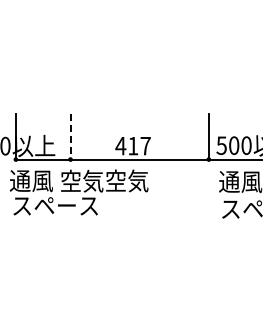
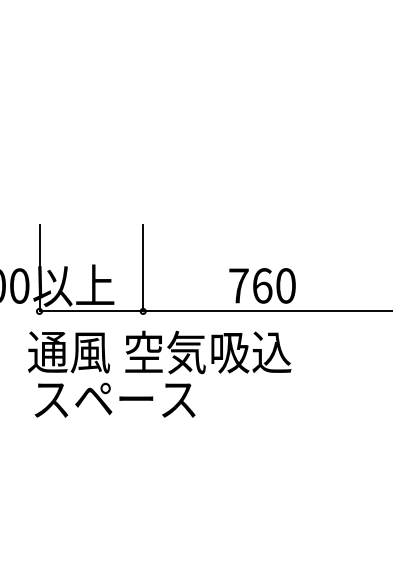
line: (70, 136) -> (143, 267), dashed -> solid
text: (132, 145) -> (260, 284), 417 -> 760
text: (127, 180) -> (251, 351), 空気 -> 吸込

